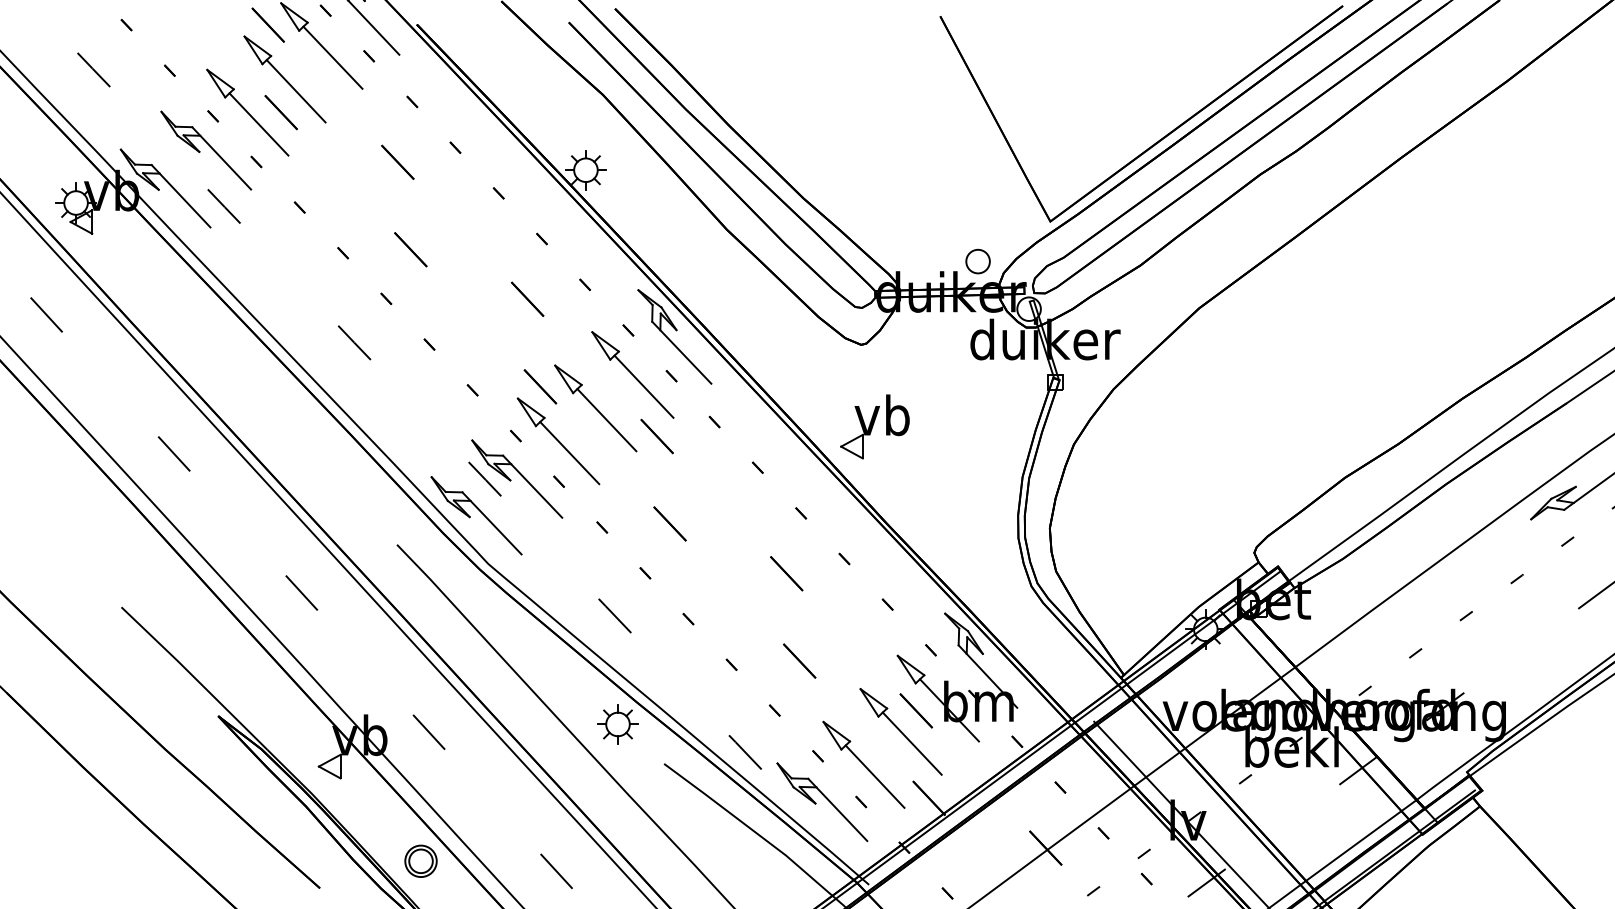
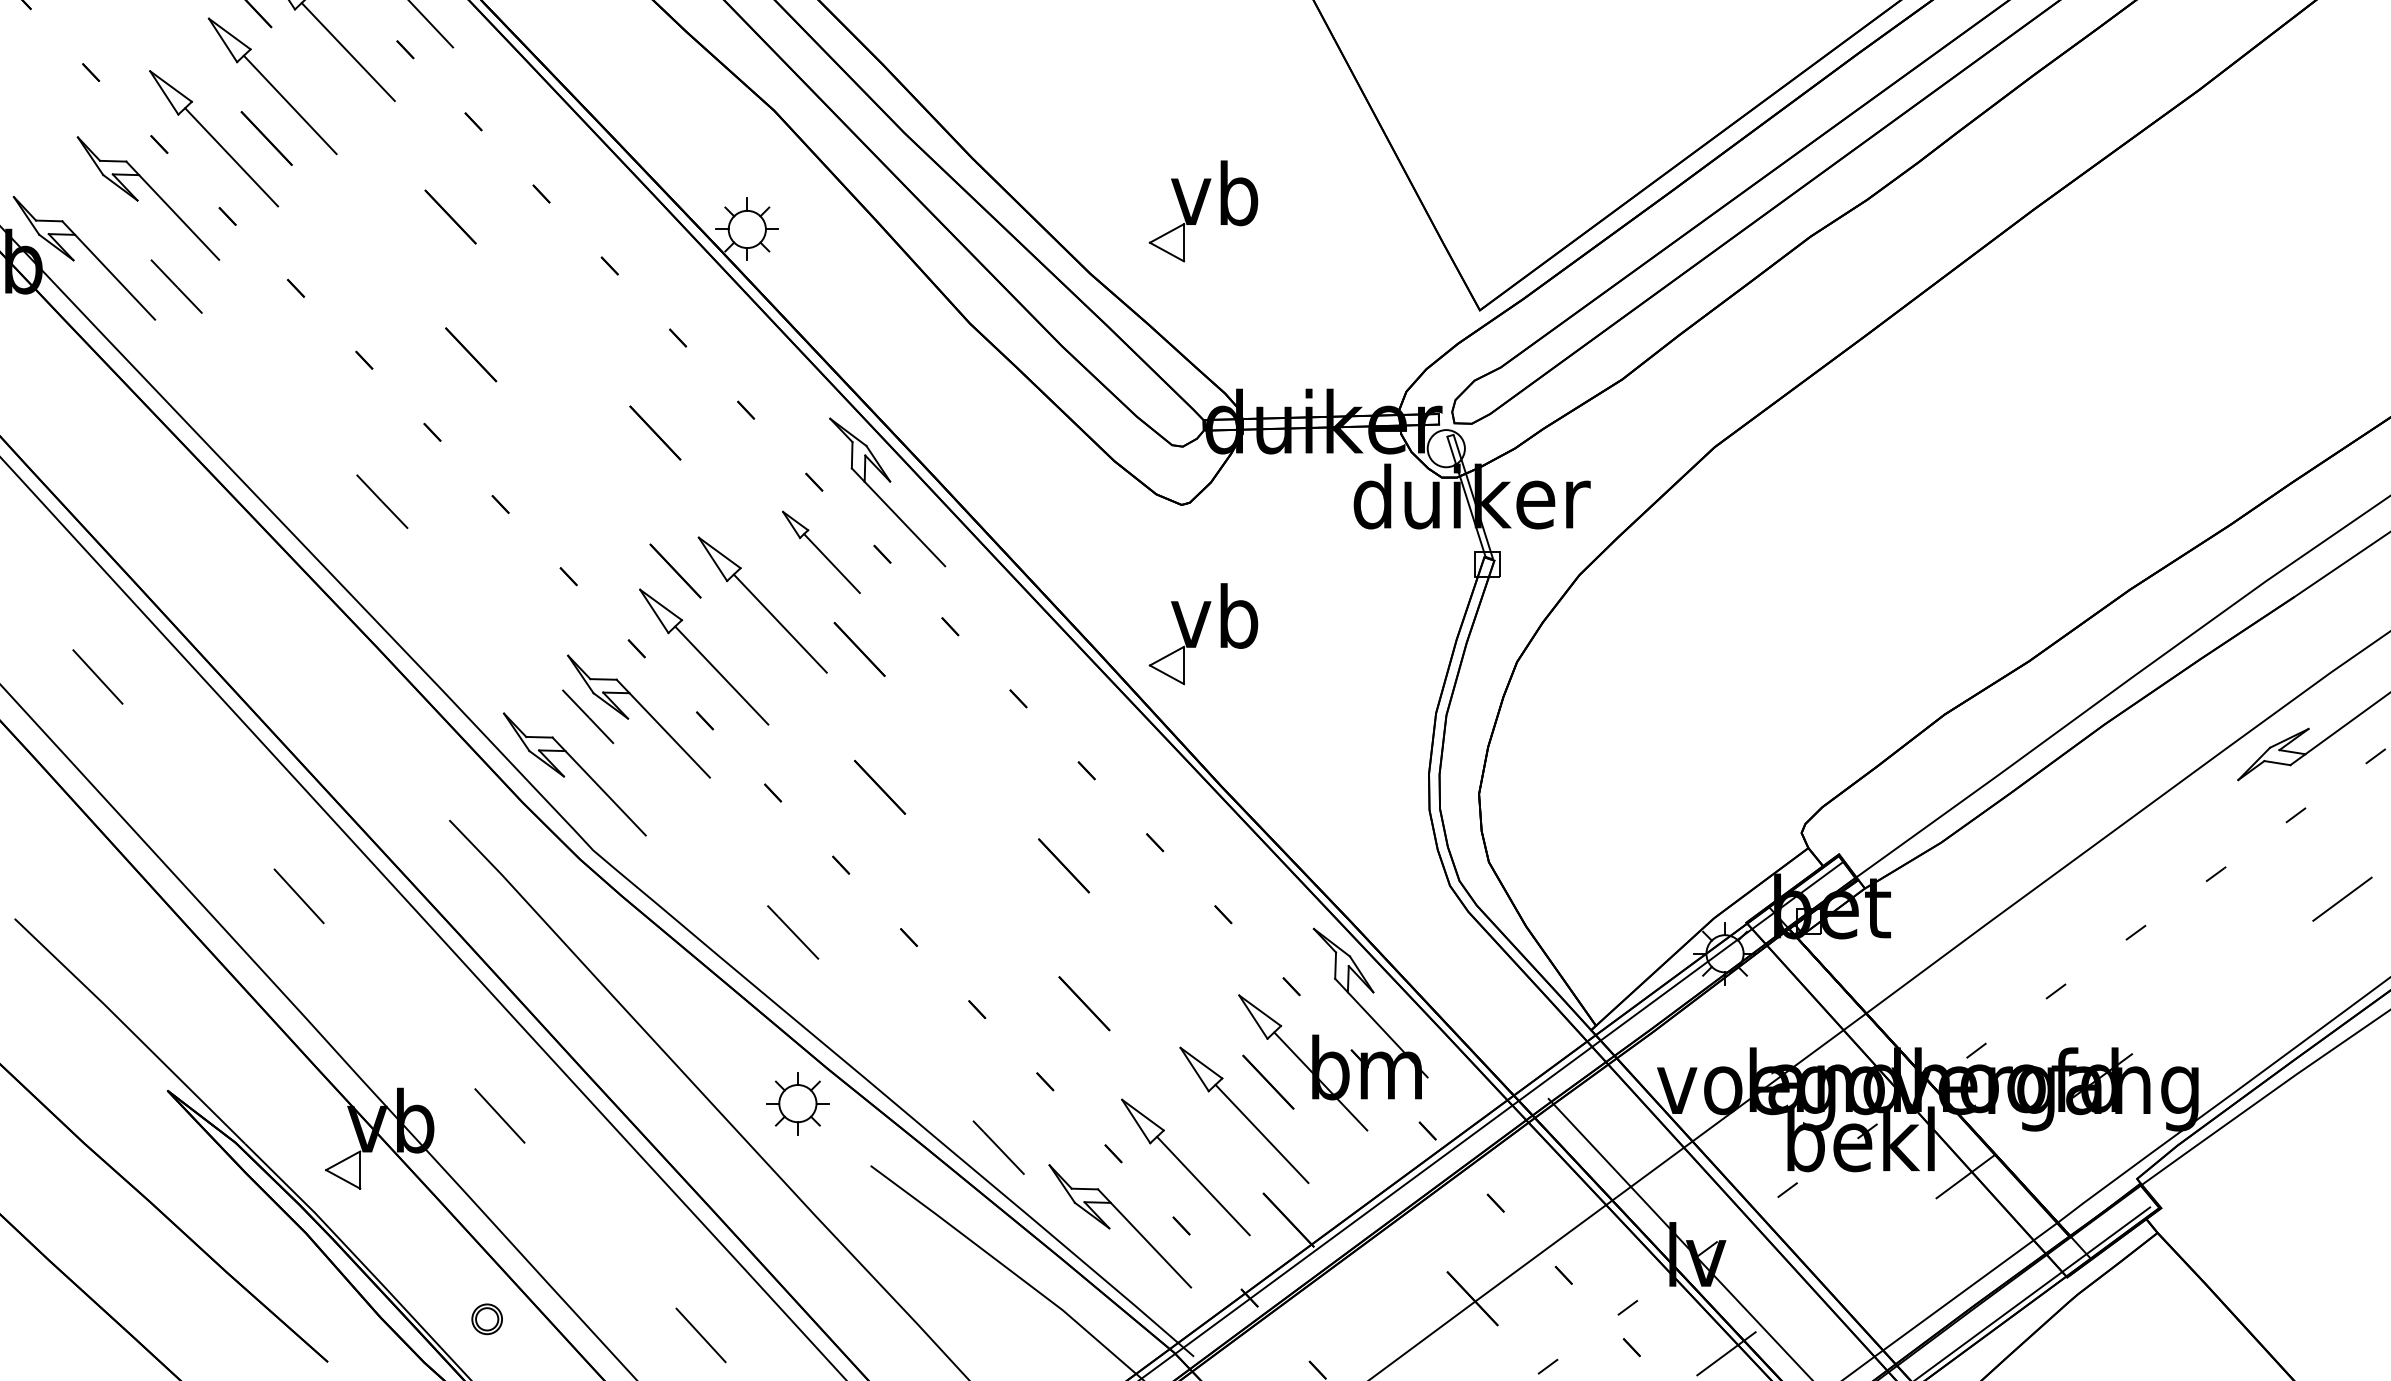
part: (874, 158) -> (1202, 210), added
part: (977, 261) -> (1364, 373), removed
part: (632, 374) -> (820, 551), size x0.6
part: (420, 860) -> (486, 1318), size x0.6

